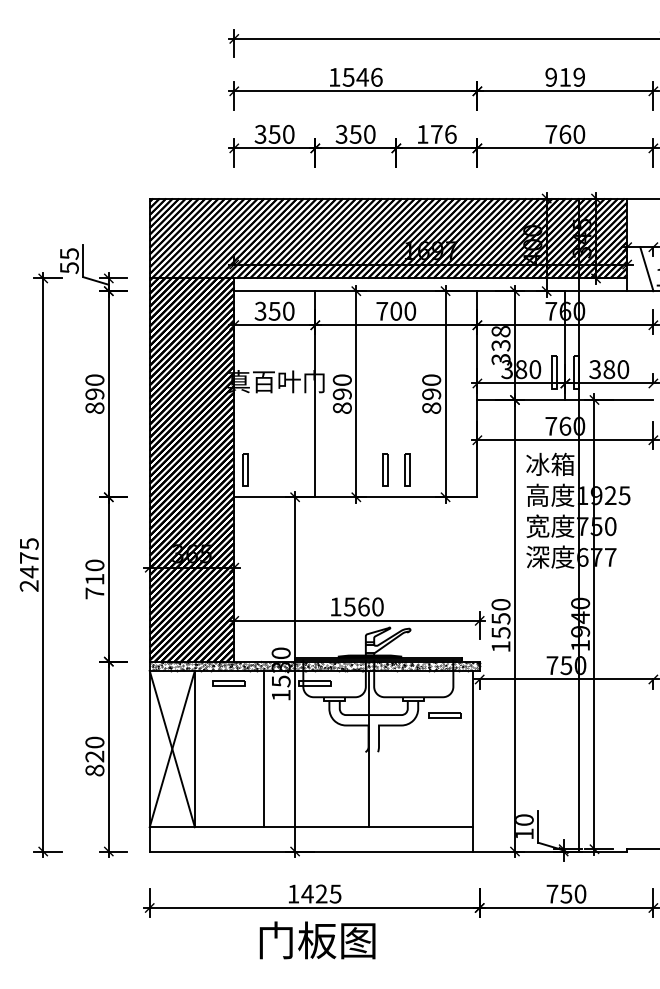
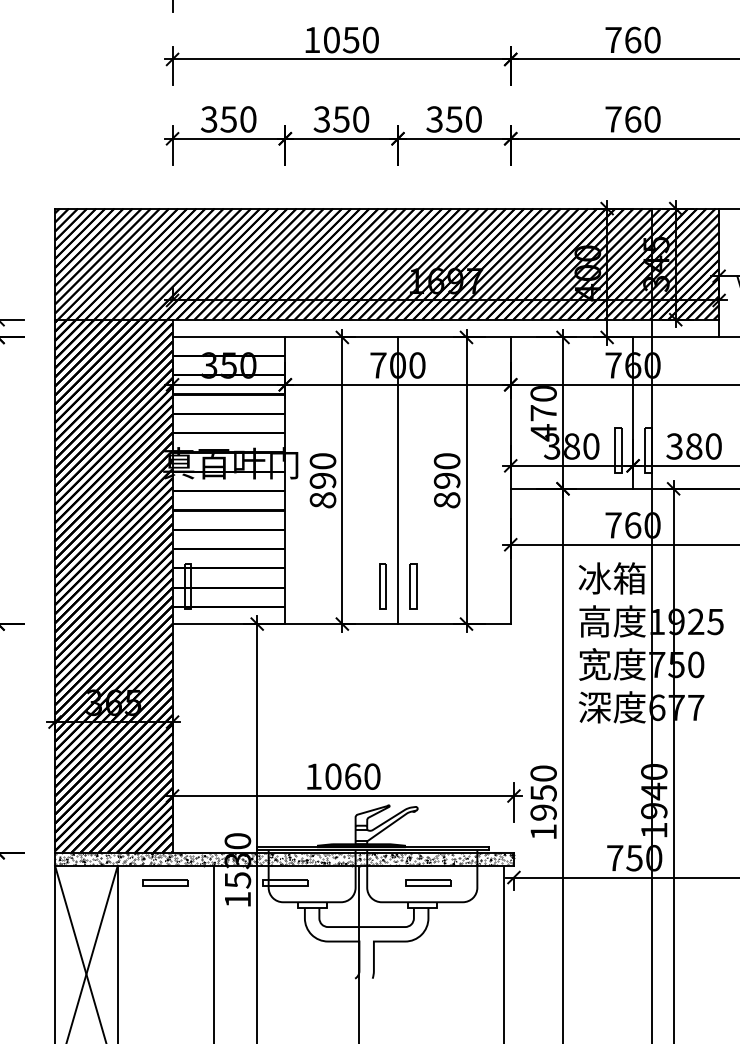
text: (362, 76) -> (350, 38), 1546 -> 1050
text: (565, 76) -> (633, 38), 919 -> 760
text: (436, 133) -> (453, 118), 176 -> 350
text: (500, 346) -> (542, 414), 338 -> 470
hatch: (274, 394) -> (228, 481), added
line: (396, 394) -> (398, 481), added
text: (349, 606) -> (332, 776), 1560 -> 1060
text: (500, 632) -> (542, 812), 1550 -> 1950
part: (444, 715) -> (427, 883), moved

